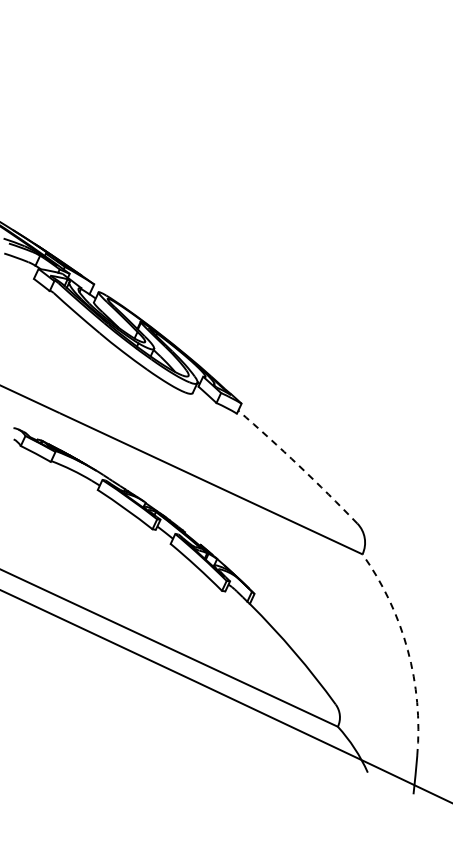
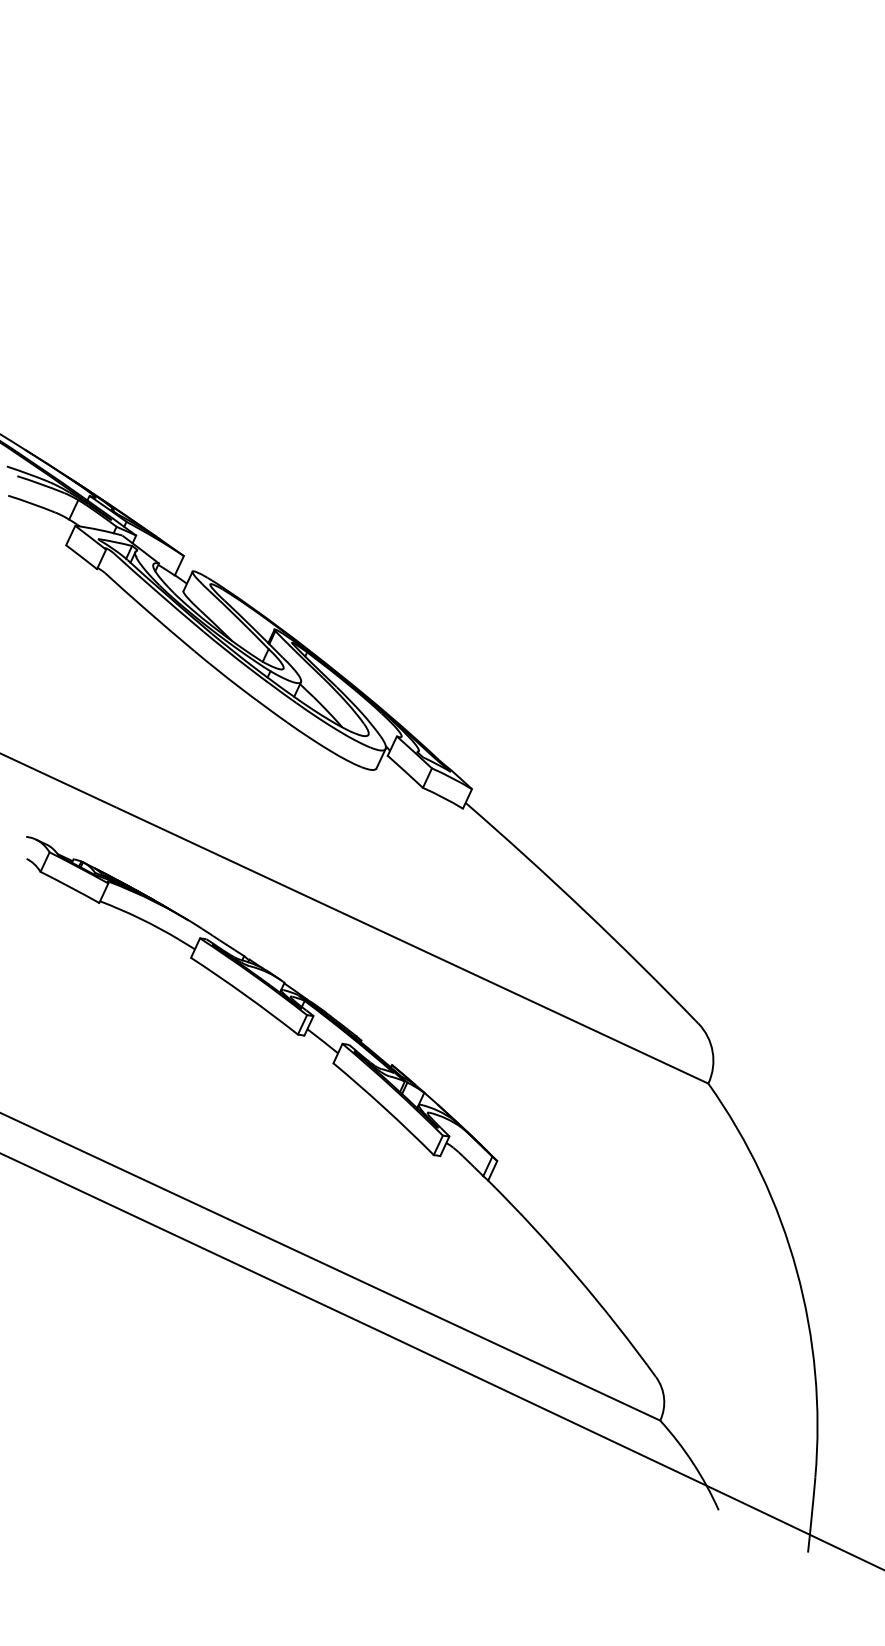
arc: (299, 465) -> (585, 909), dashed -> solid
arc: (407, 650) -> (796, 1271), dashed -> solid

